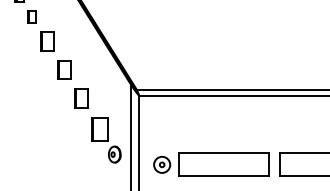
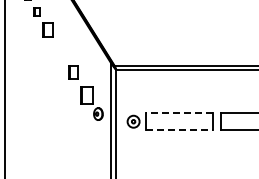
part: (63, 70) -> (60, 51), removed
line: (222, 153) -> (178, 113), solid -> dashed
line: (223, 176) -> (179, 130), solid -> dashed

